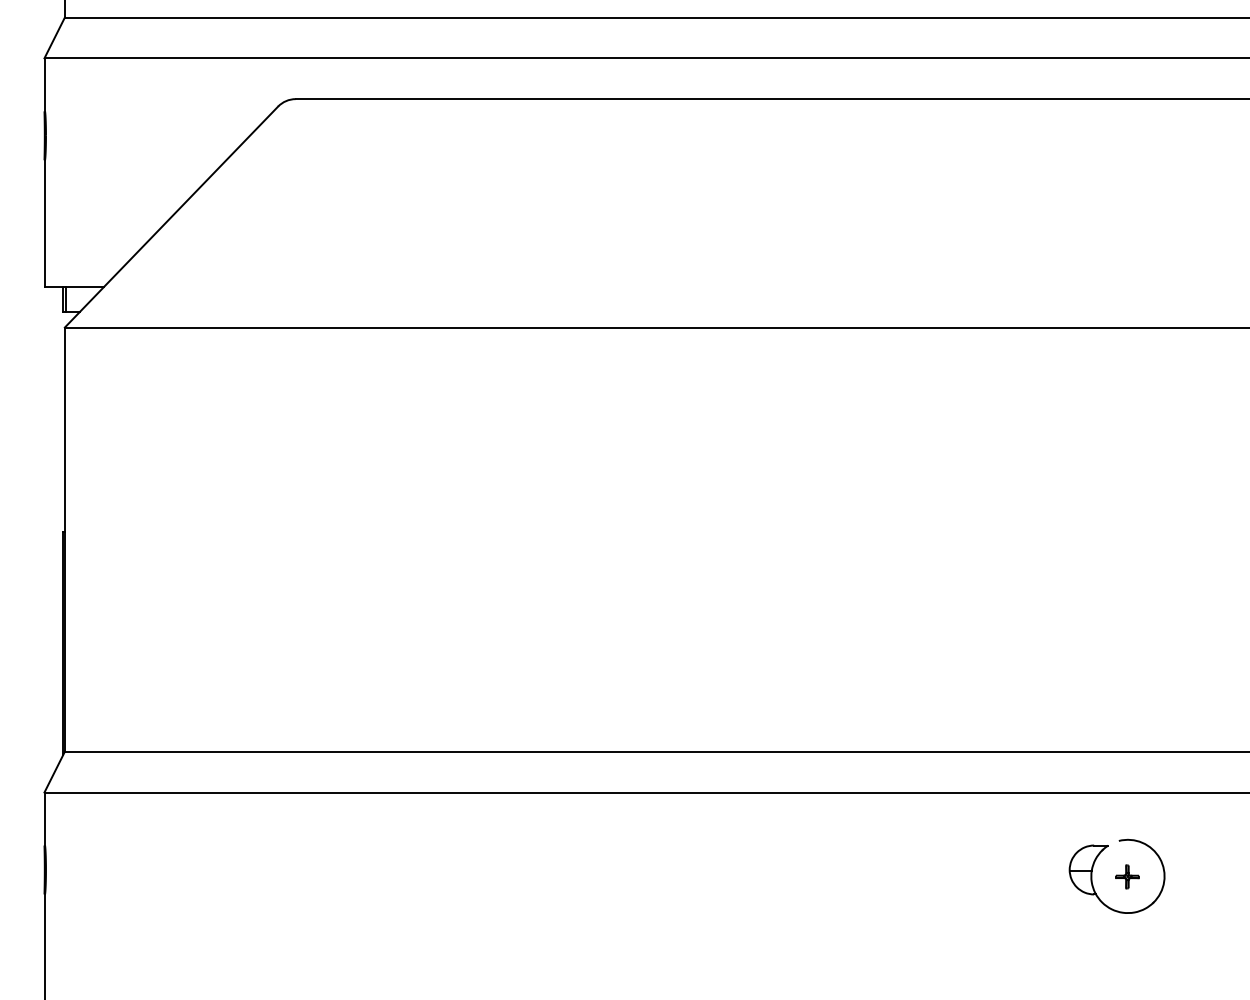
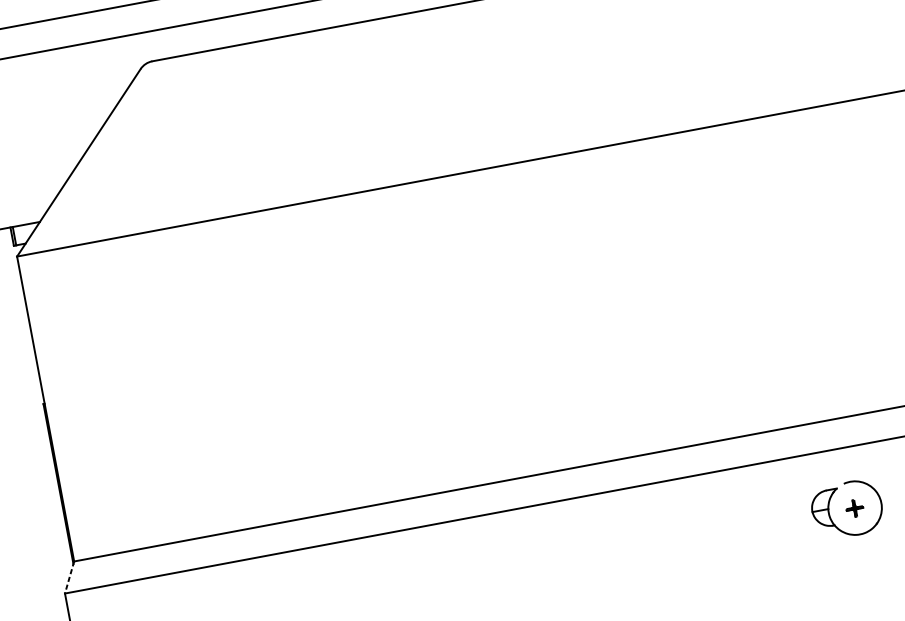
line: (54, 772) -> (69, 577), solid -> dashed

